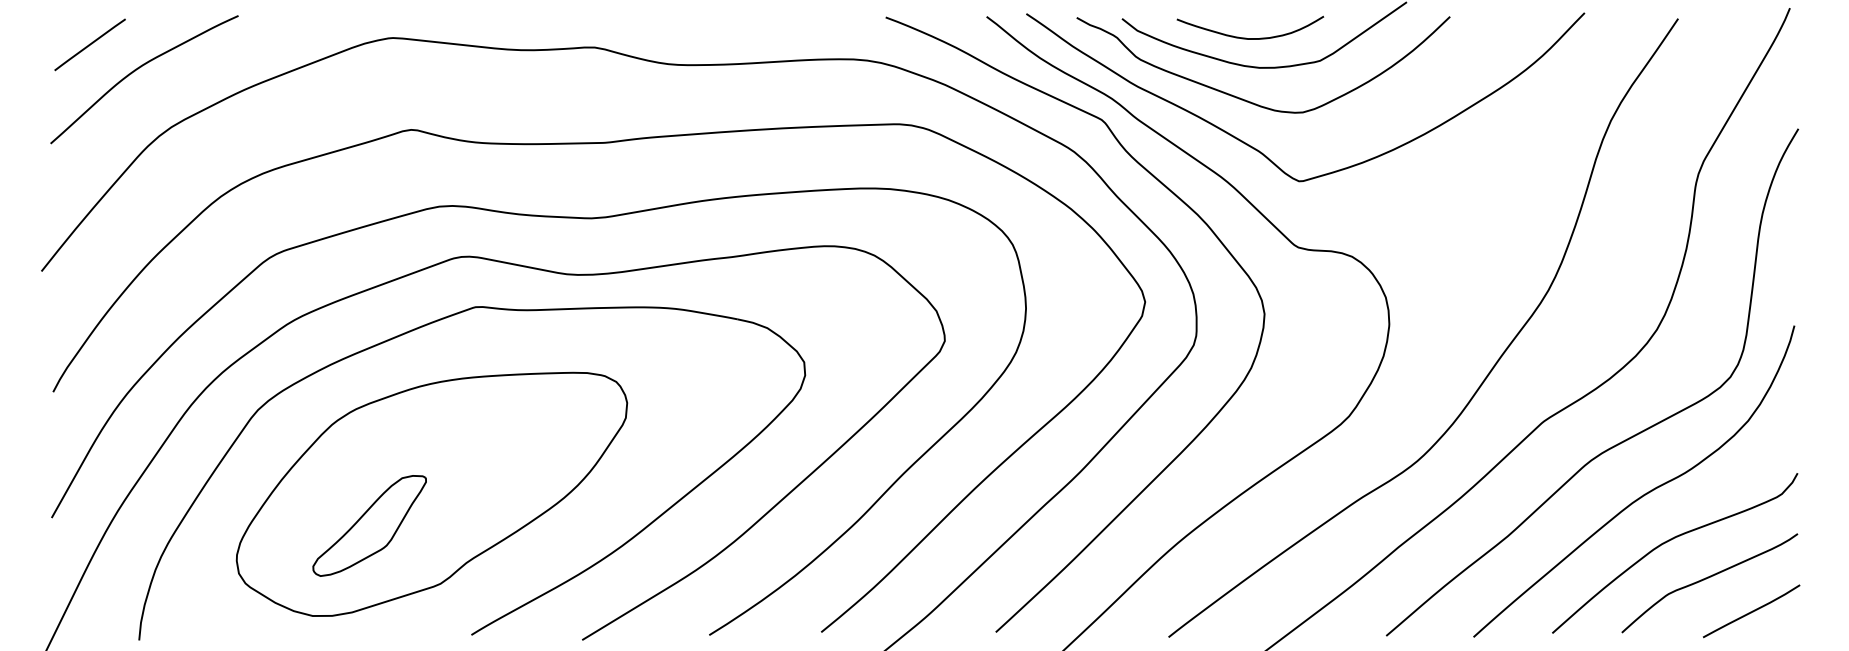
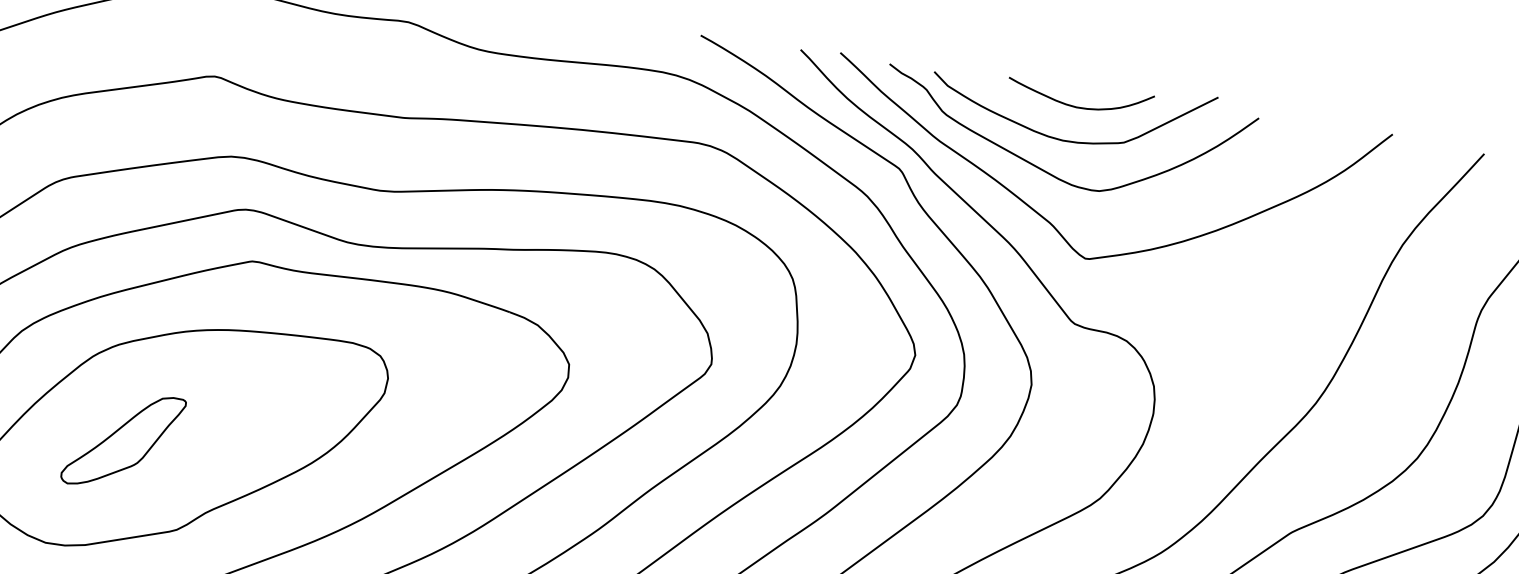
curve: (1246, 37) -> (1075, 105), moved
part: (369, 525) -> (123, 440), moved

